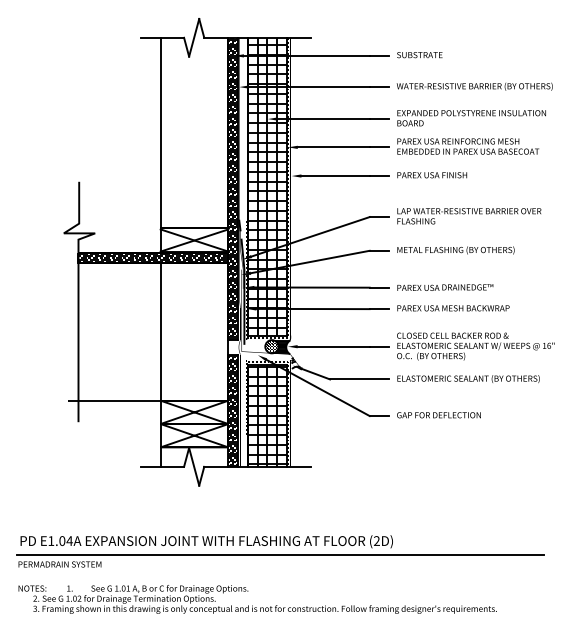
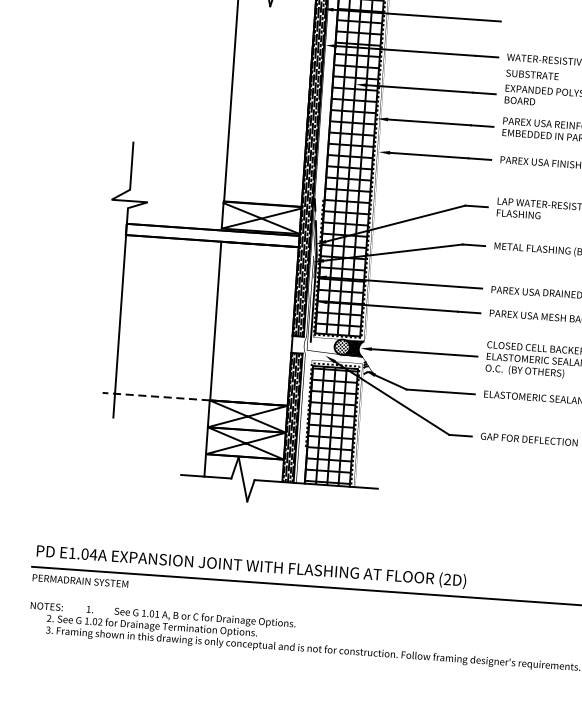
text: (419, 55) -> (532, 75), moved
hatch: (153, 257) -> (212, 234), removed
line: (113, 400) -> (155, 396), solid -> dashed

